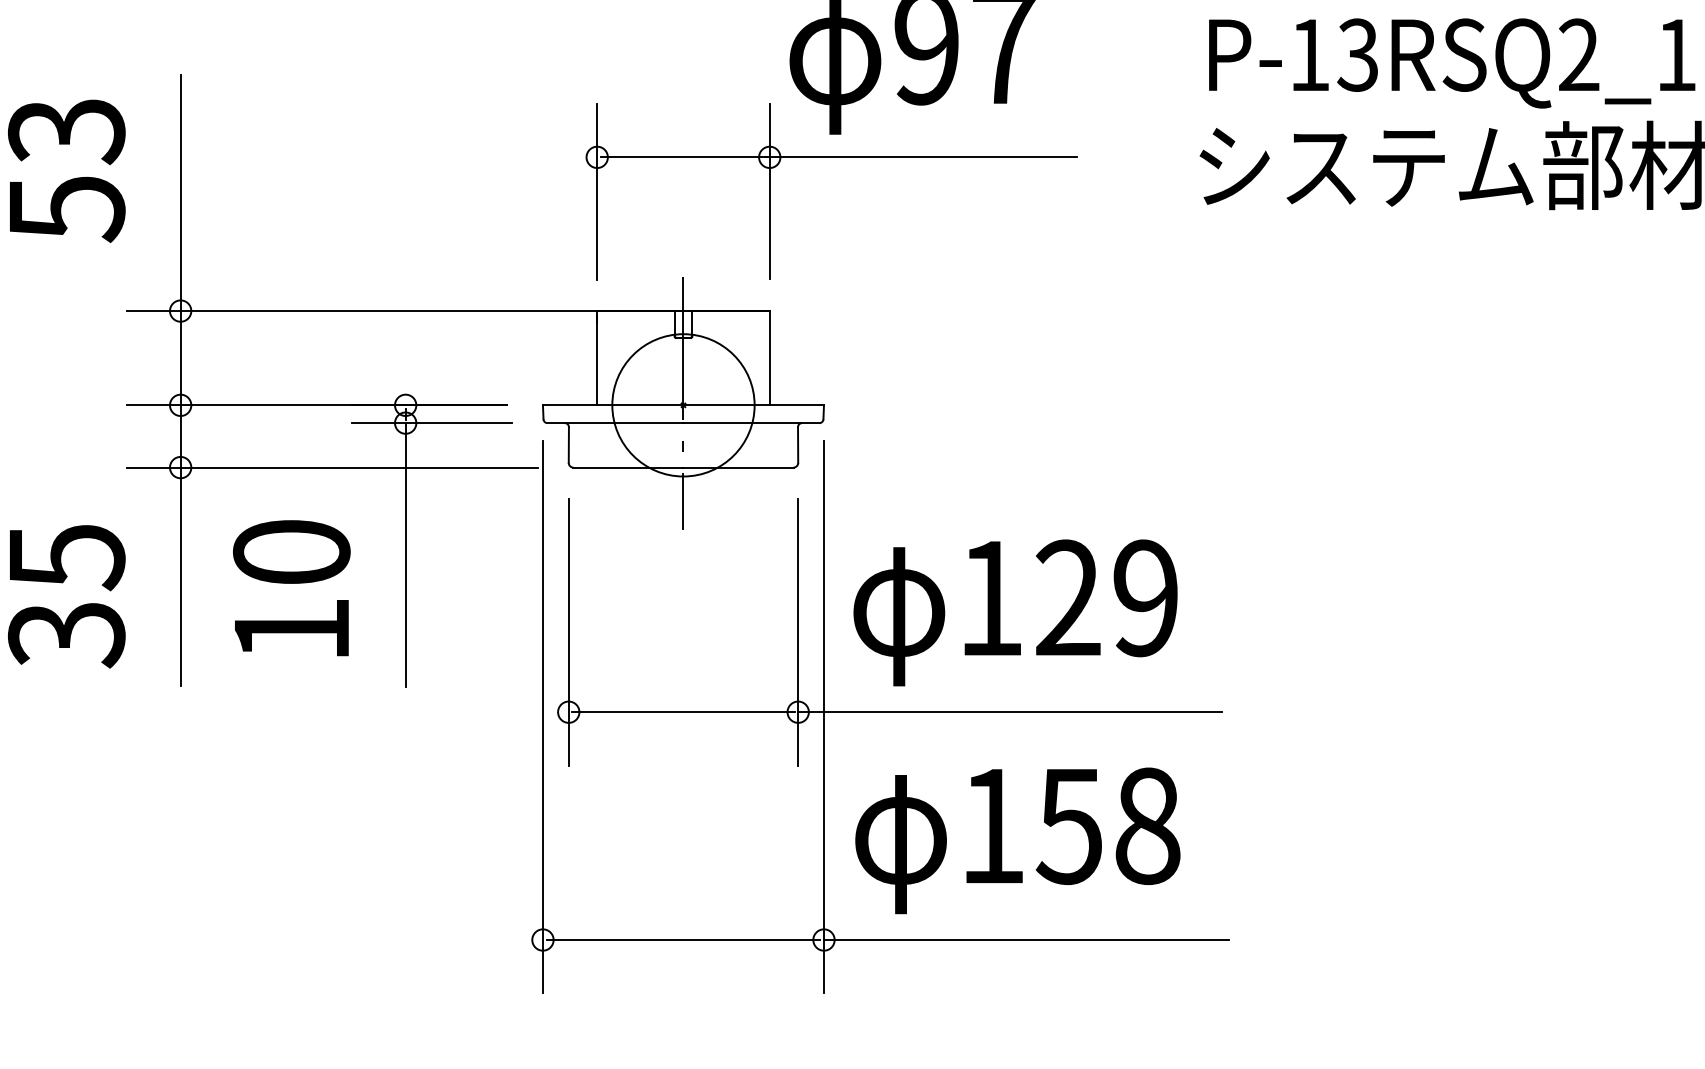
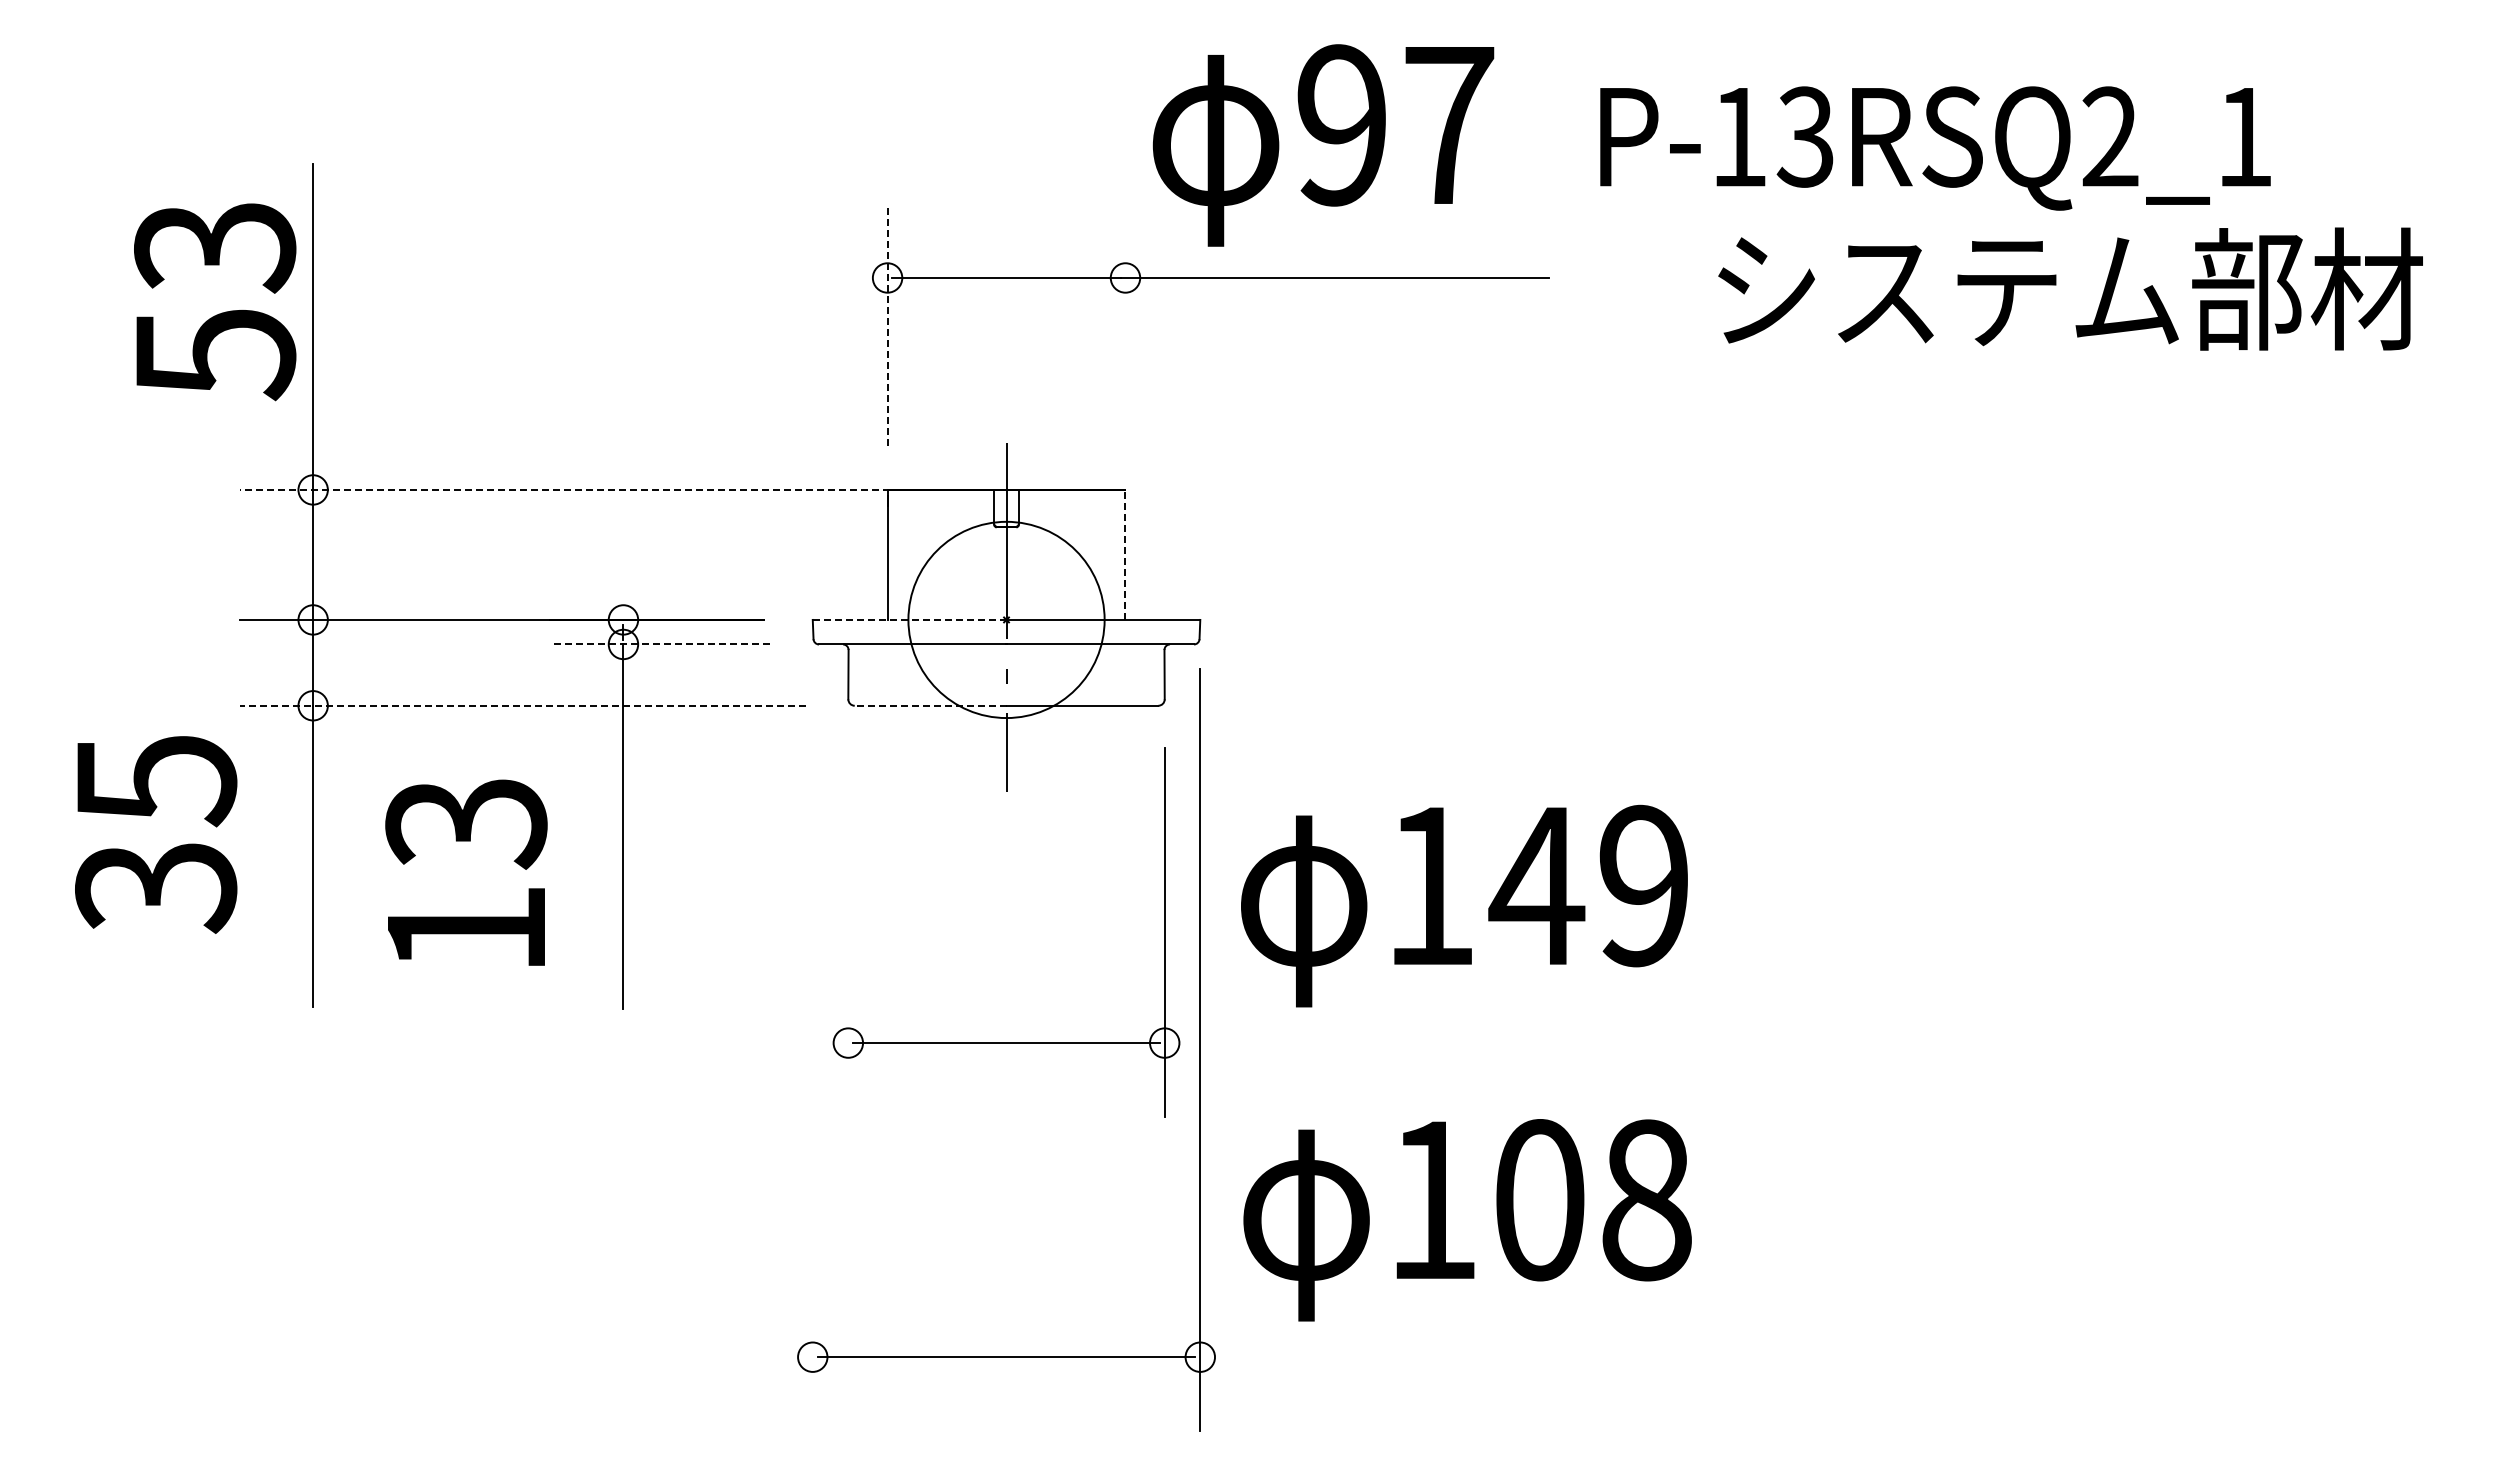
text: (1452, 63) -> (1935, 148), moved
text: (67, 171) -> (215, 302), moved
line: (597, 191) -> (887, 324), solid -> dashed
line: (769, 191) -> (1125, 325), removed
line: (383, 310) -> (592, 489), solid -> dashed
line: (769, 357) -> (1125, 554), solid -> dashed
line: (613, 405) -> (909, 619), solid -> dashed
line: (431, 423) -> (659, 644), solid -> dashed
line: (332, 467) -> (522, 705), solid -> dashed
line: (628, 467) -> (930, 705), solid -> dashed
text: (291, 552) -> (466, 823), 10 -> 13
text: (67, 596) -> (156, 834), moved
text: (1067, 597) -> (1536, 884), 129 -> 149
line: (568, 632) -> (848, 932), removed
line: (1009, 712) -> (1456, 1043), removed
line: (542, 716) -> (812, 1049), removed
text: (1069, 826) -> (1538, 1200), 158 -> 108
line: (1026, 940) -> (1479, 1357), removed

